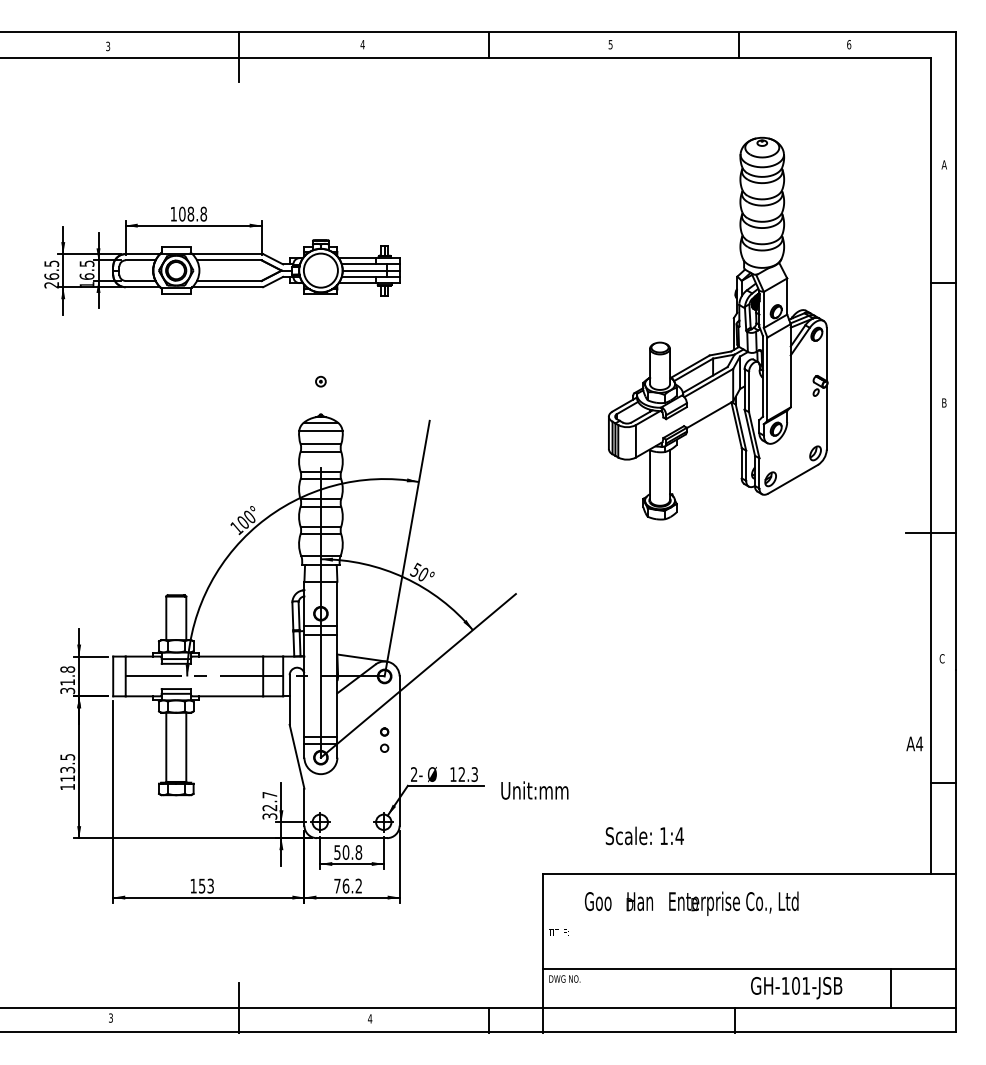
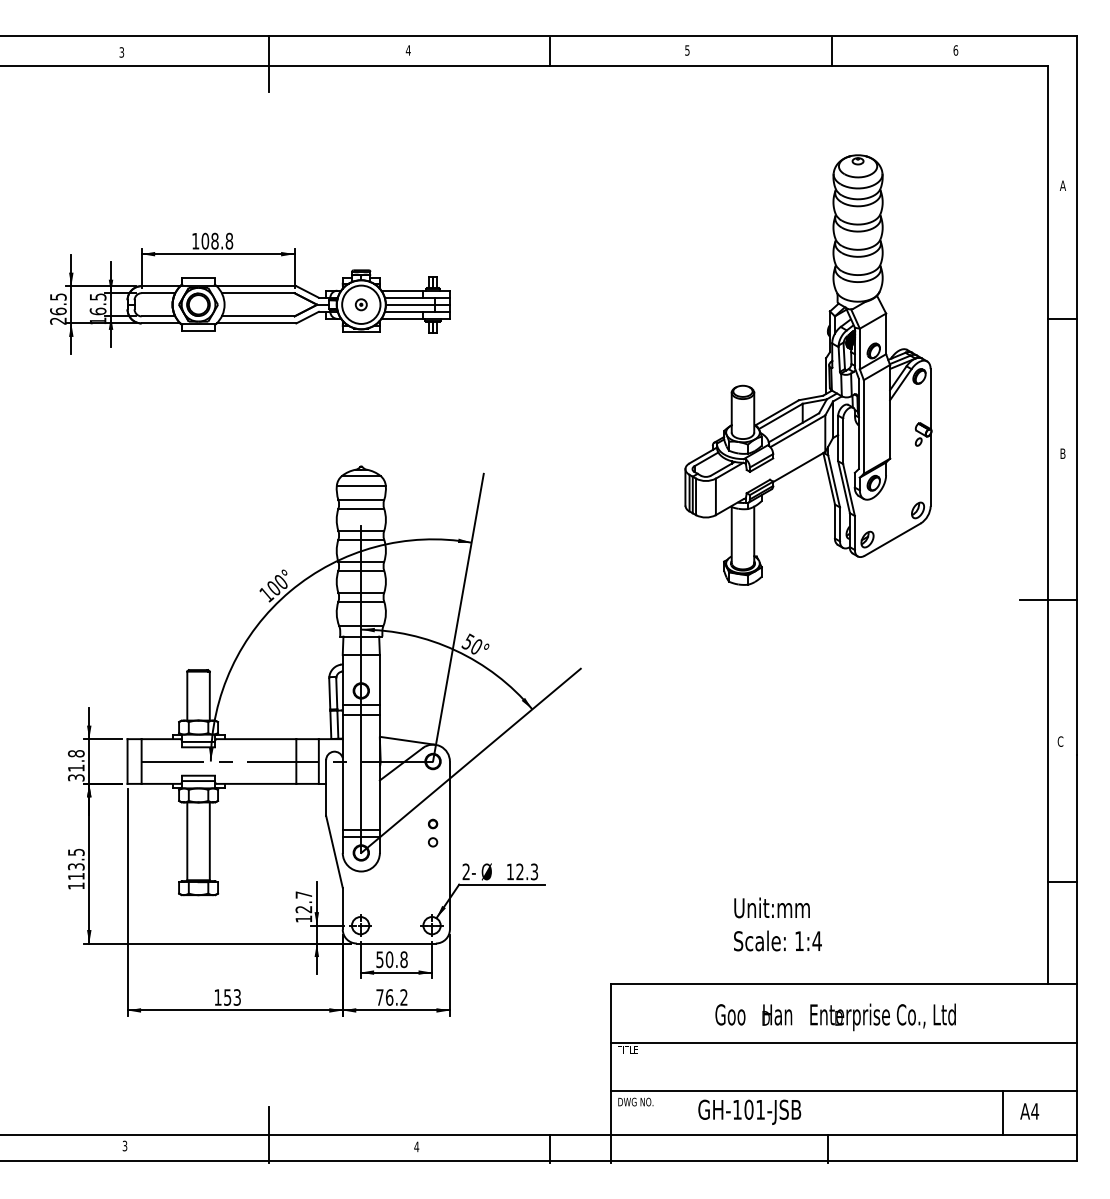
part: (320, 381) -> (360, 304), moved
text: (914, 743) -> (1029, 1111), moved
text: (534, 790) -> (771, 907), moved
text: (269, 815) -> (303, 918), 32.7 -> 12.7
text: (644, 835) -> (777, 940), moved
text: (691, 903) -> (835, 1017), moved
line: (749, 926) -> (843, 1043), added
text: (796, 987) -> (749, 1111), moved

